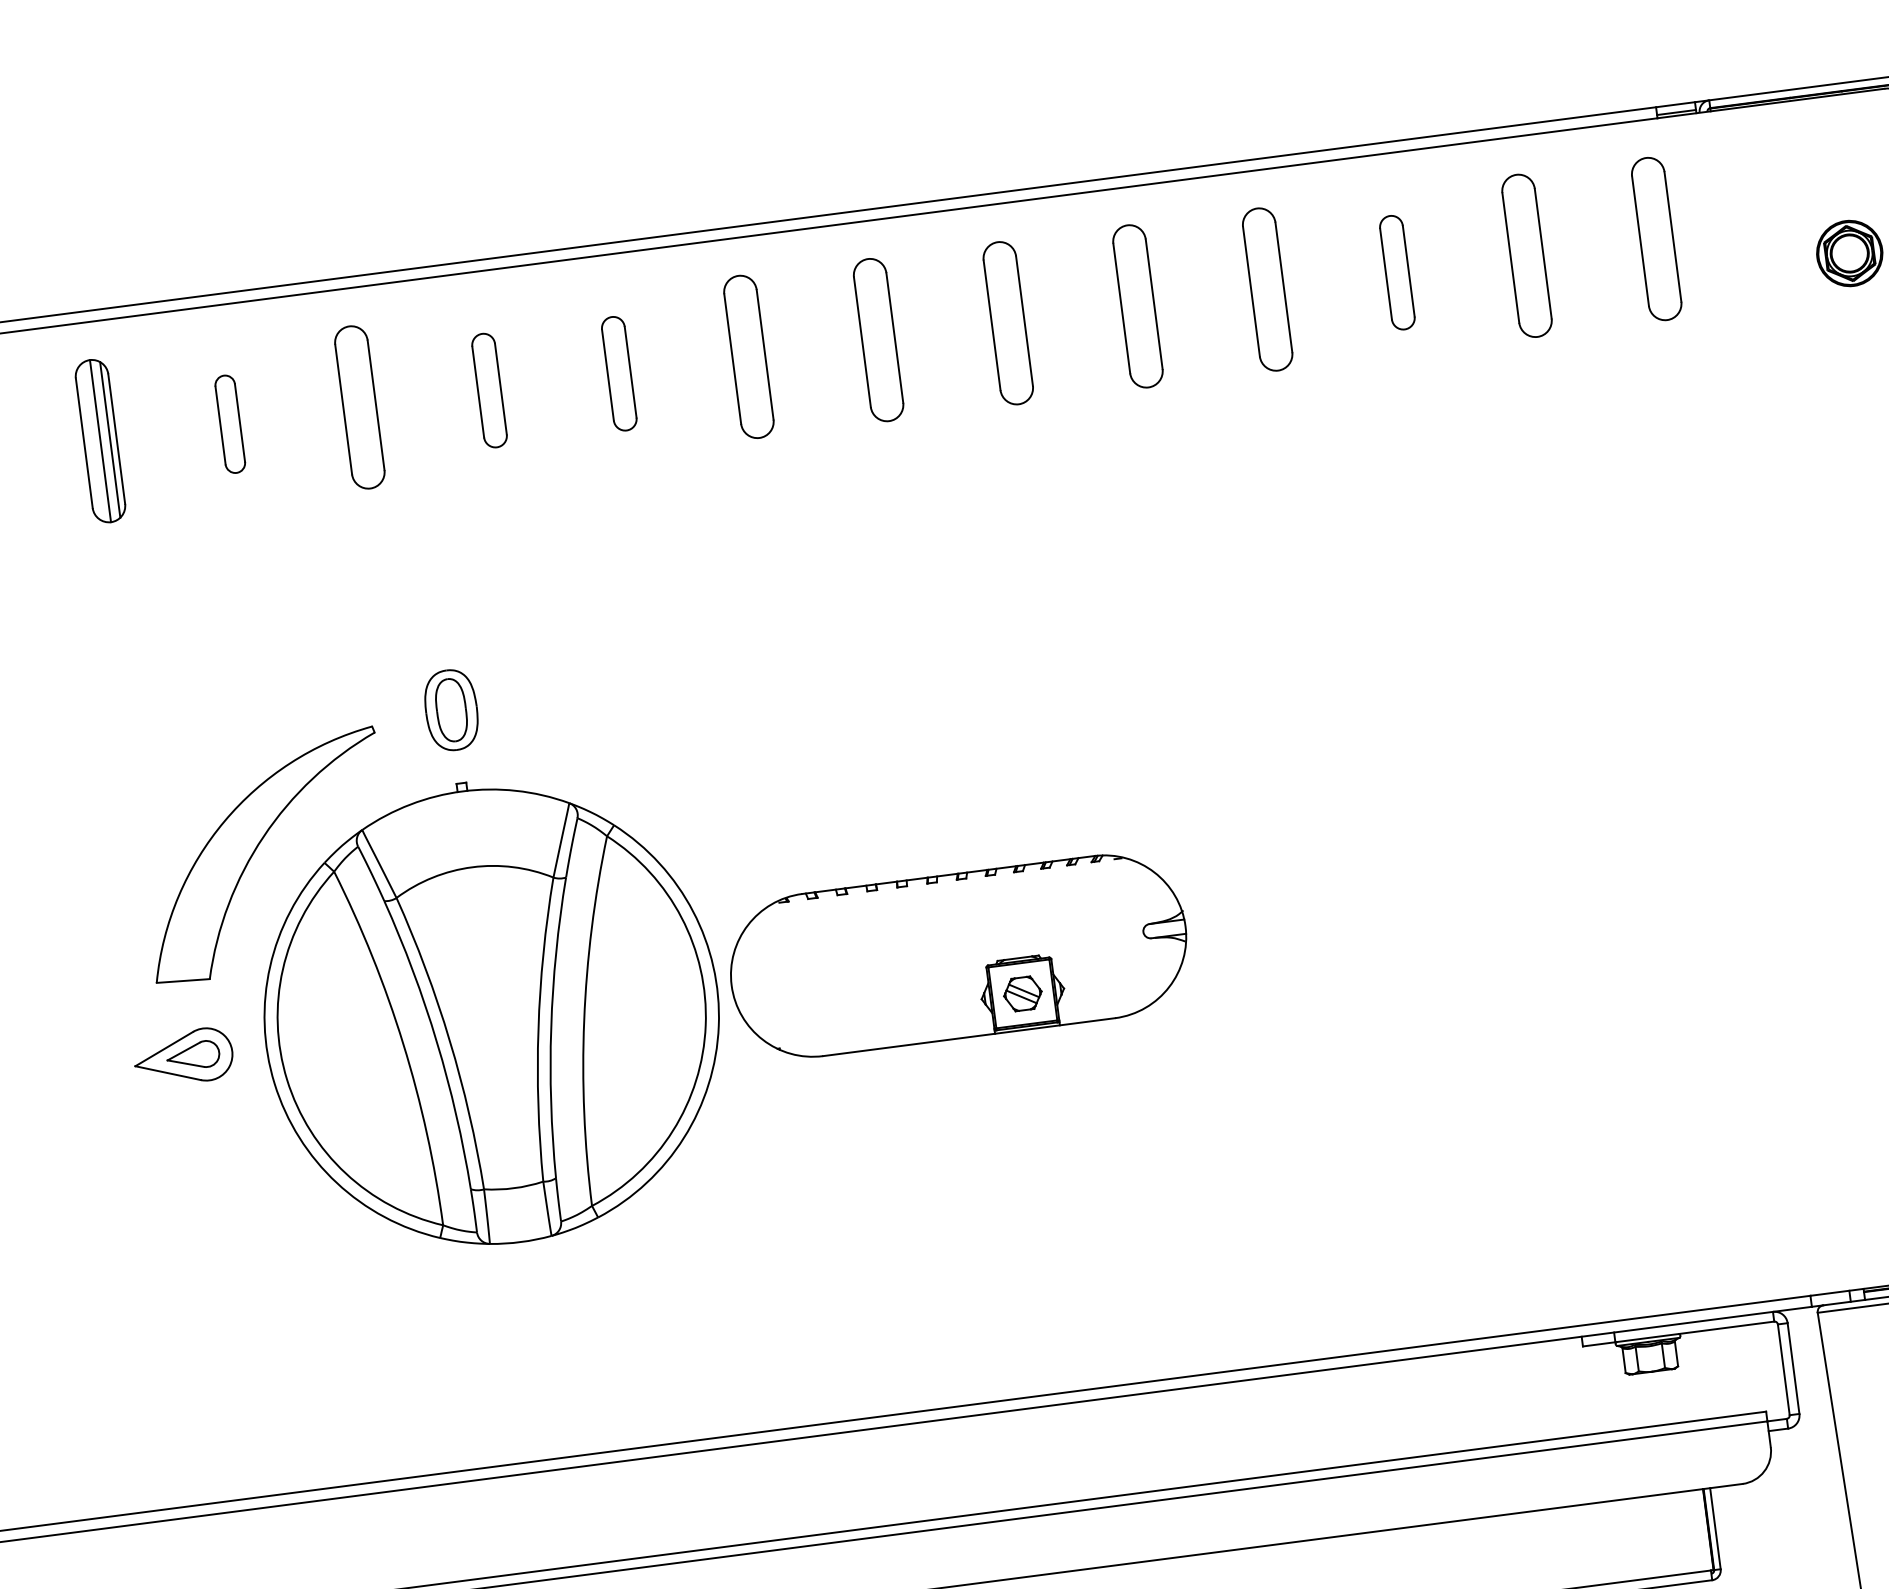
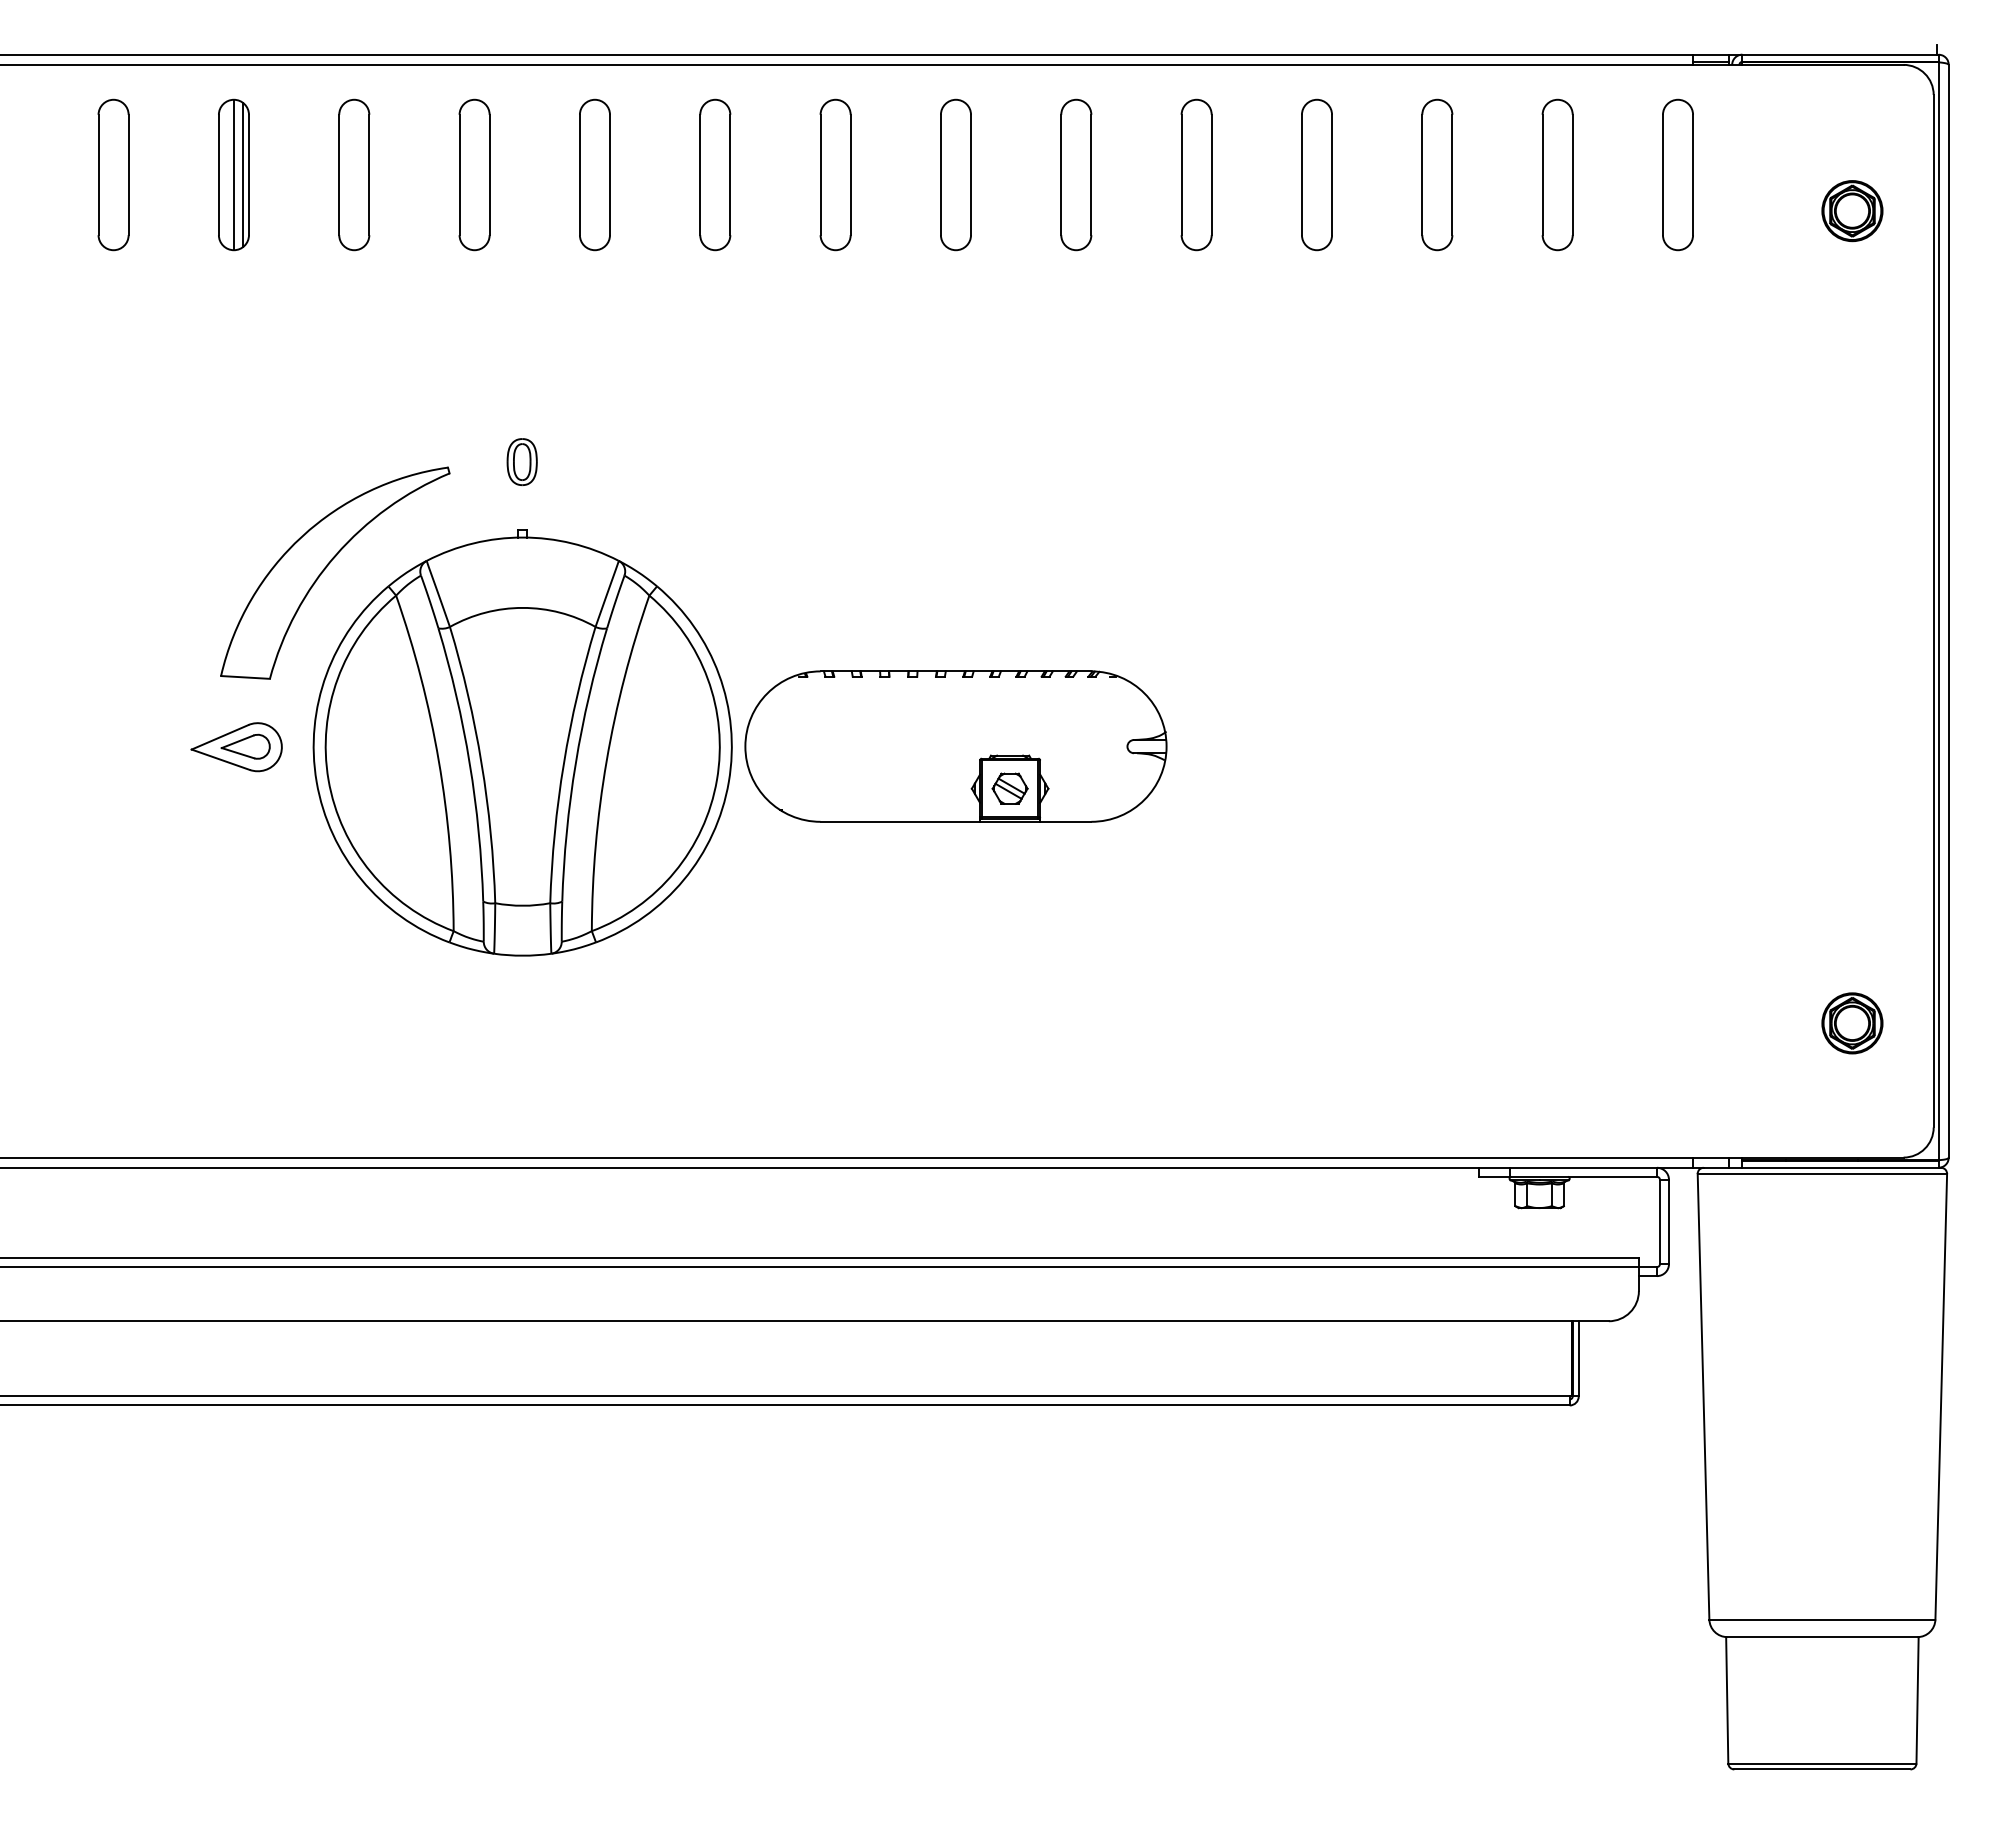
part: (1397, 272) -> (1437, 174), size x1.43
part: (619, 373) -> (715, 174), size x1.43
part: (488, 390) -> (594, 174), size x1.43
part: (230, 423) -> (354, 174), size x1.67
part: (450, 709) -> (521, 461), size x0.62

